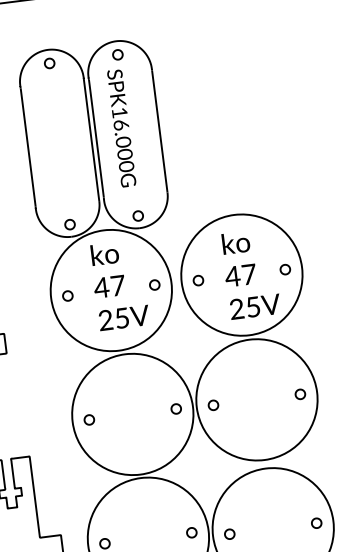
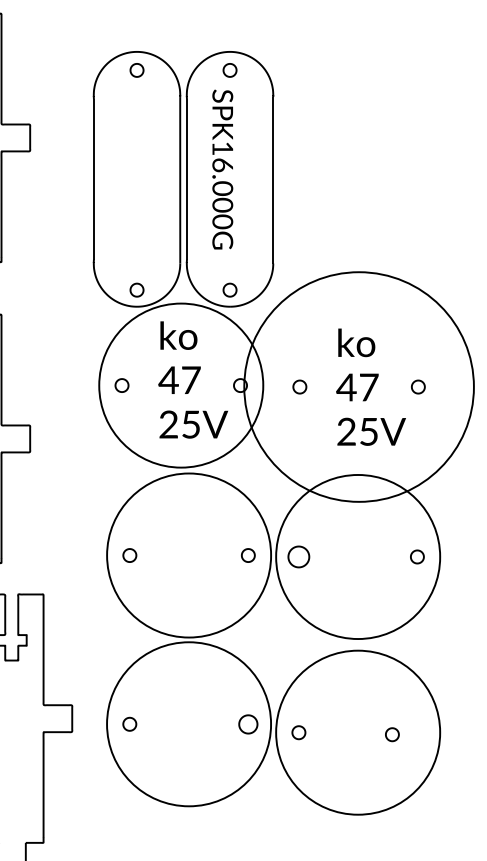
circle: (242, 275) -> (359, 387), size x1.4
part: (213, 405) -> (298, 556), size x1.6
part: (316, 523) -> (392, 734), moved
part: (191, 532) -> (247, 723), size x1.4

